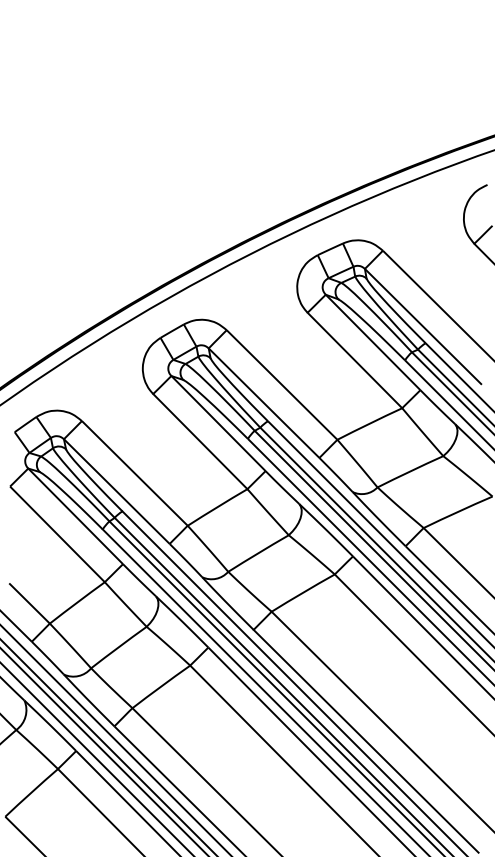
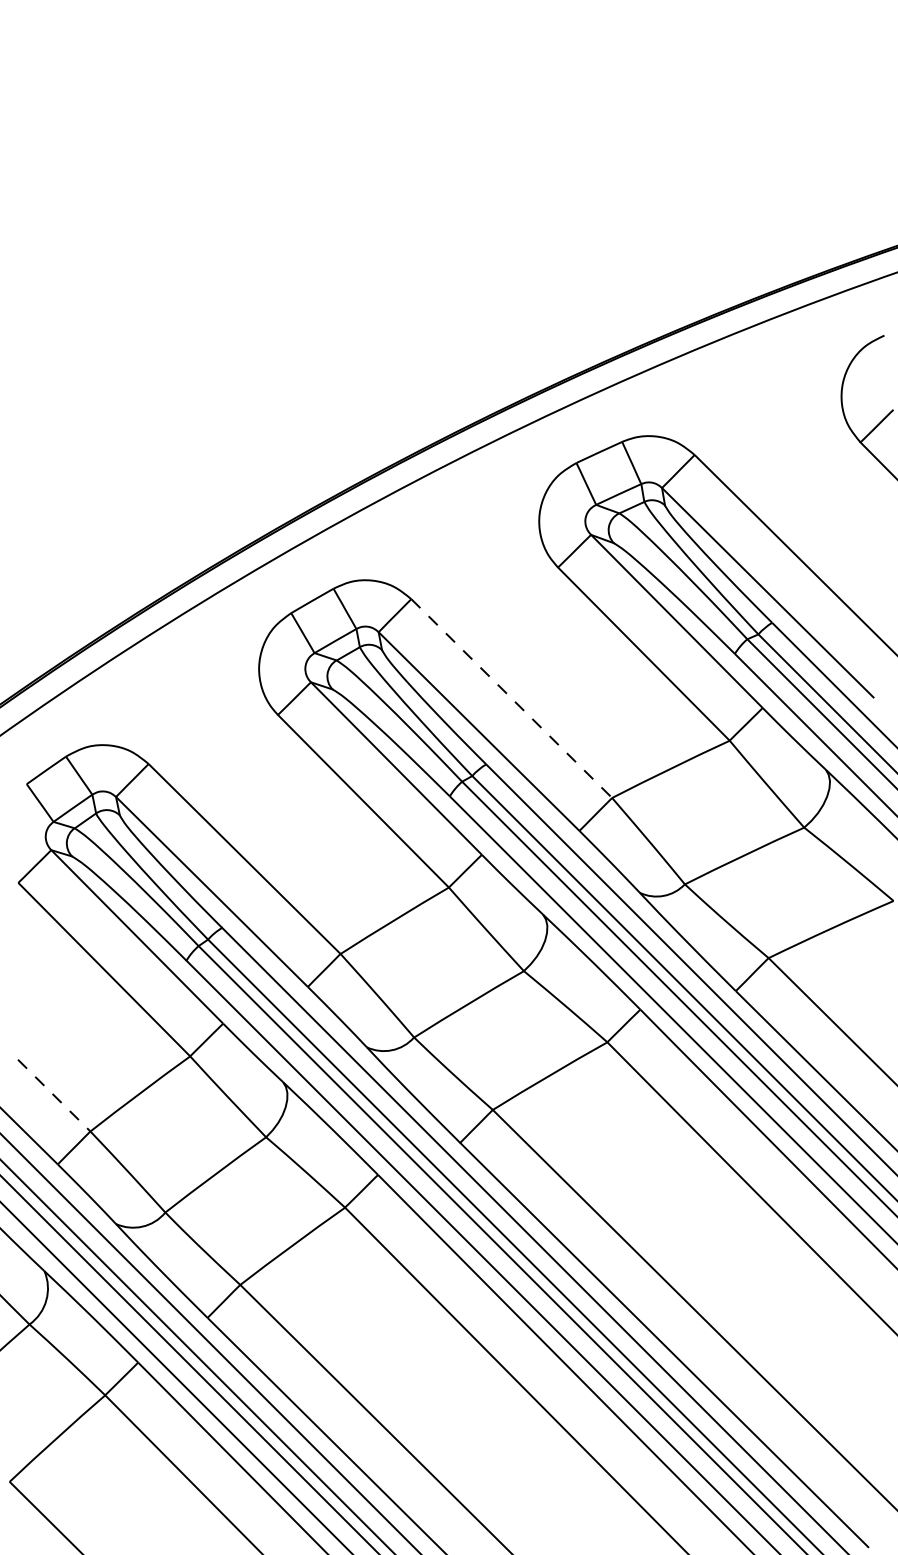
line: (281, 384) -> (510, 697), solid -> dashed
line: (30, 604) -> (55, 1096), solid -> dashed

